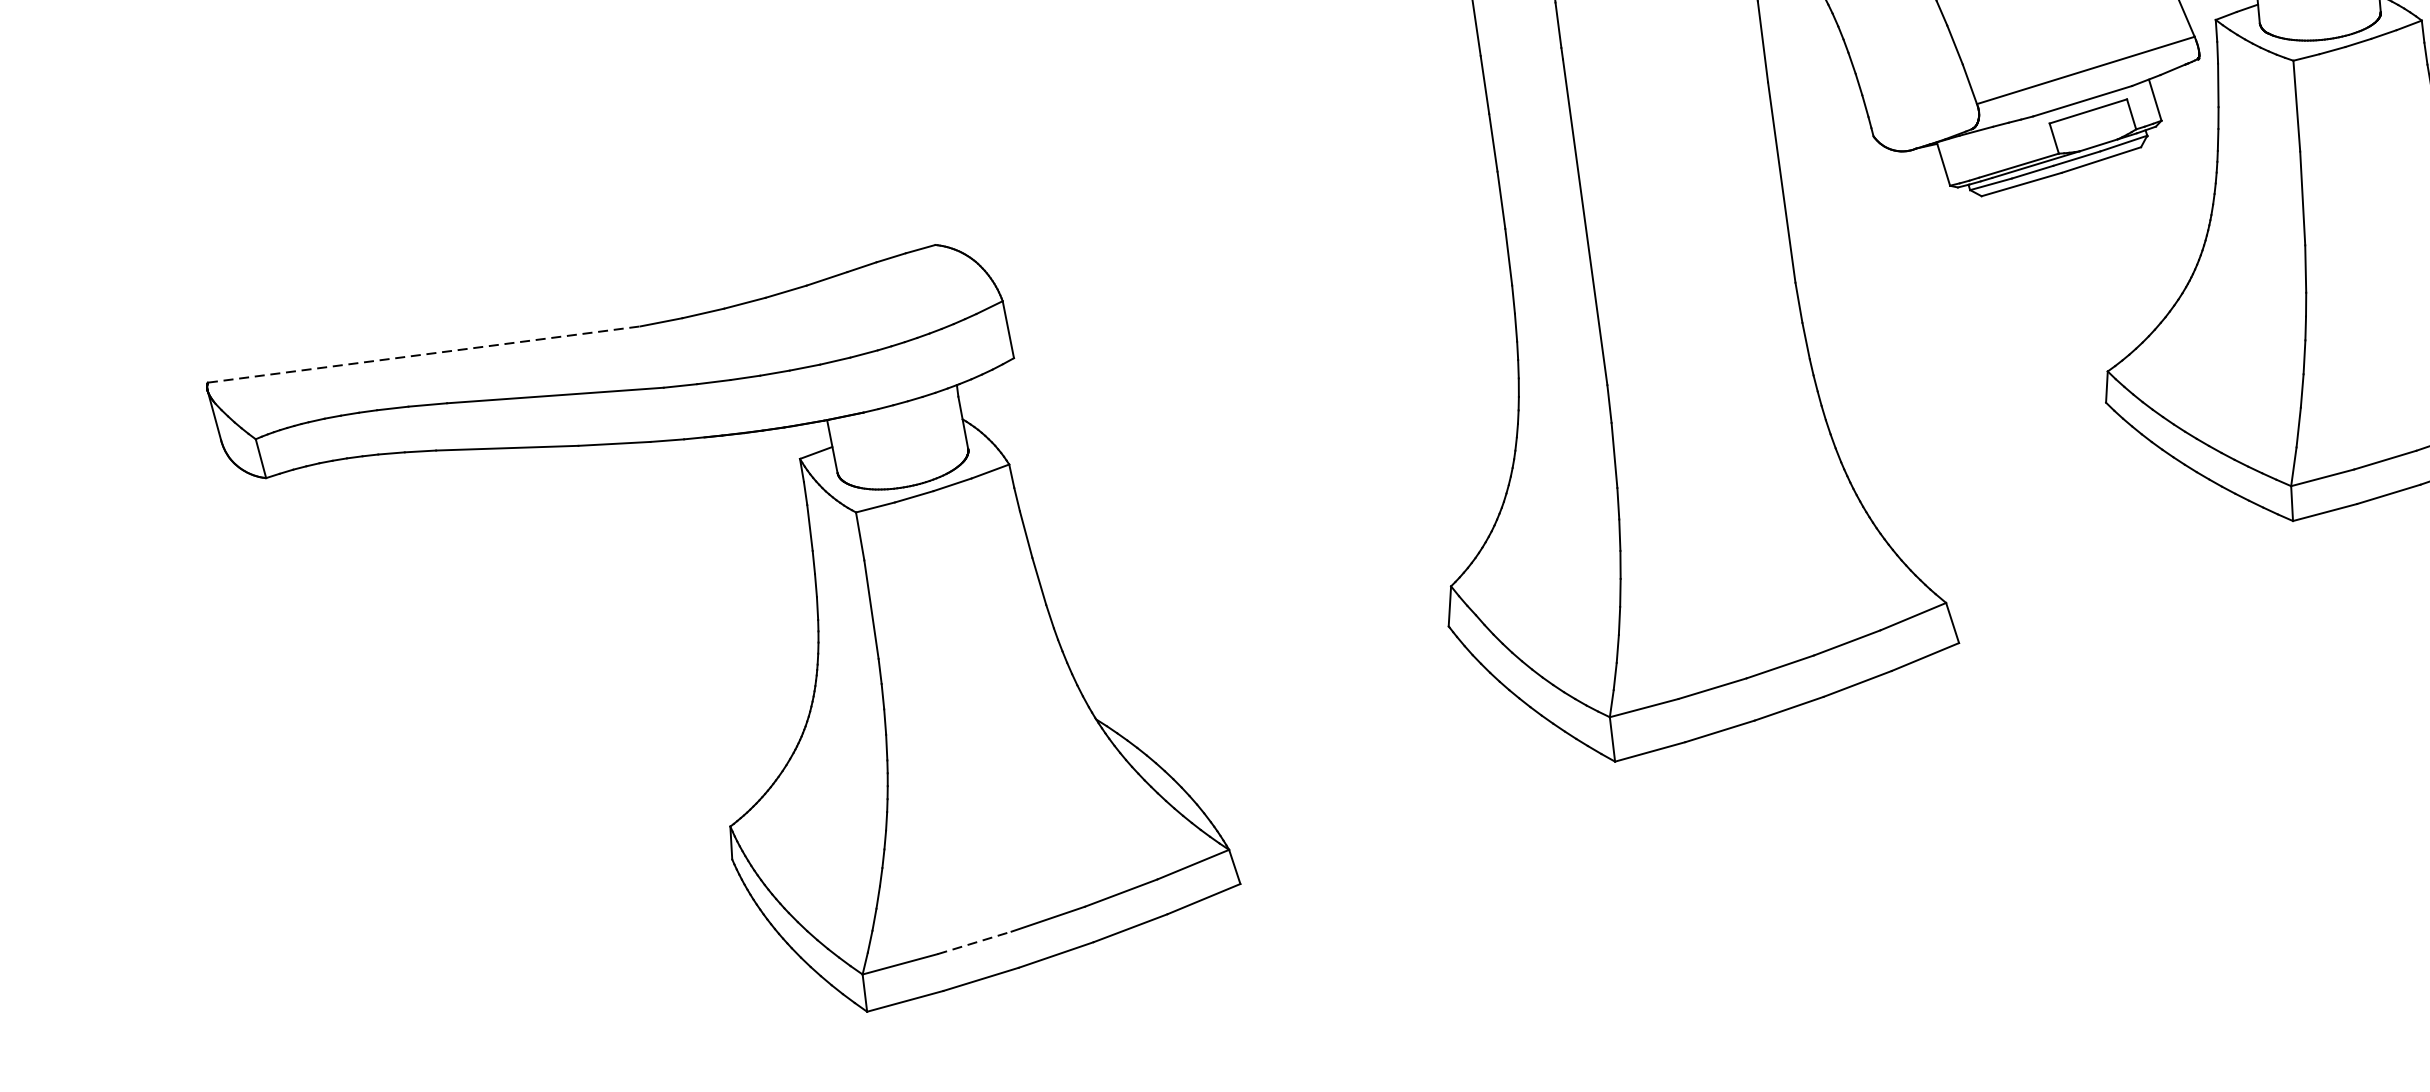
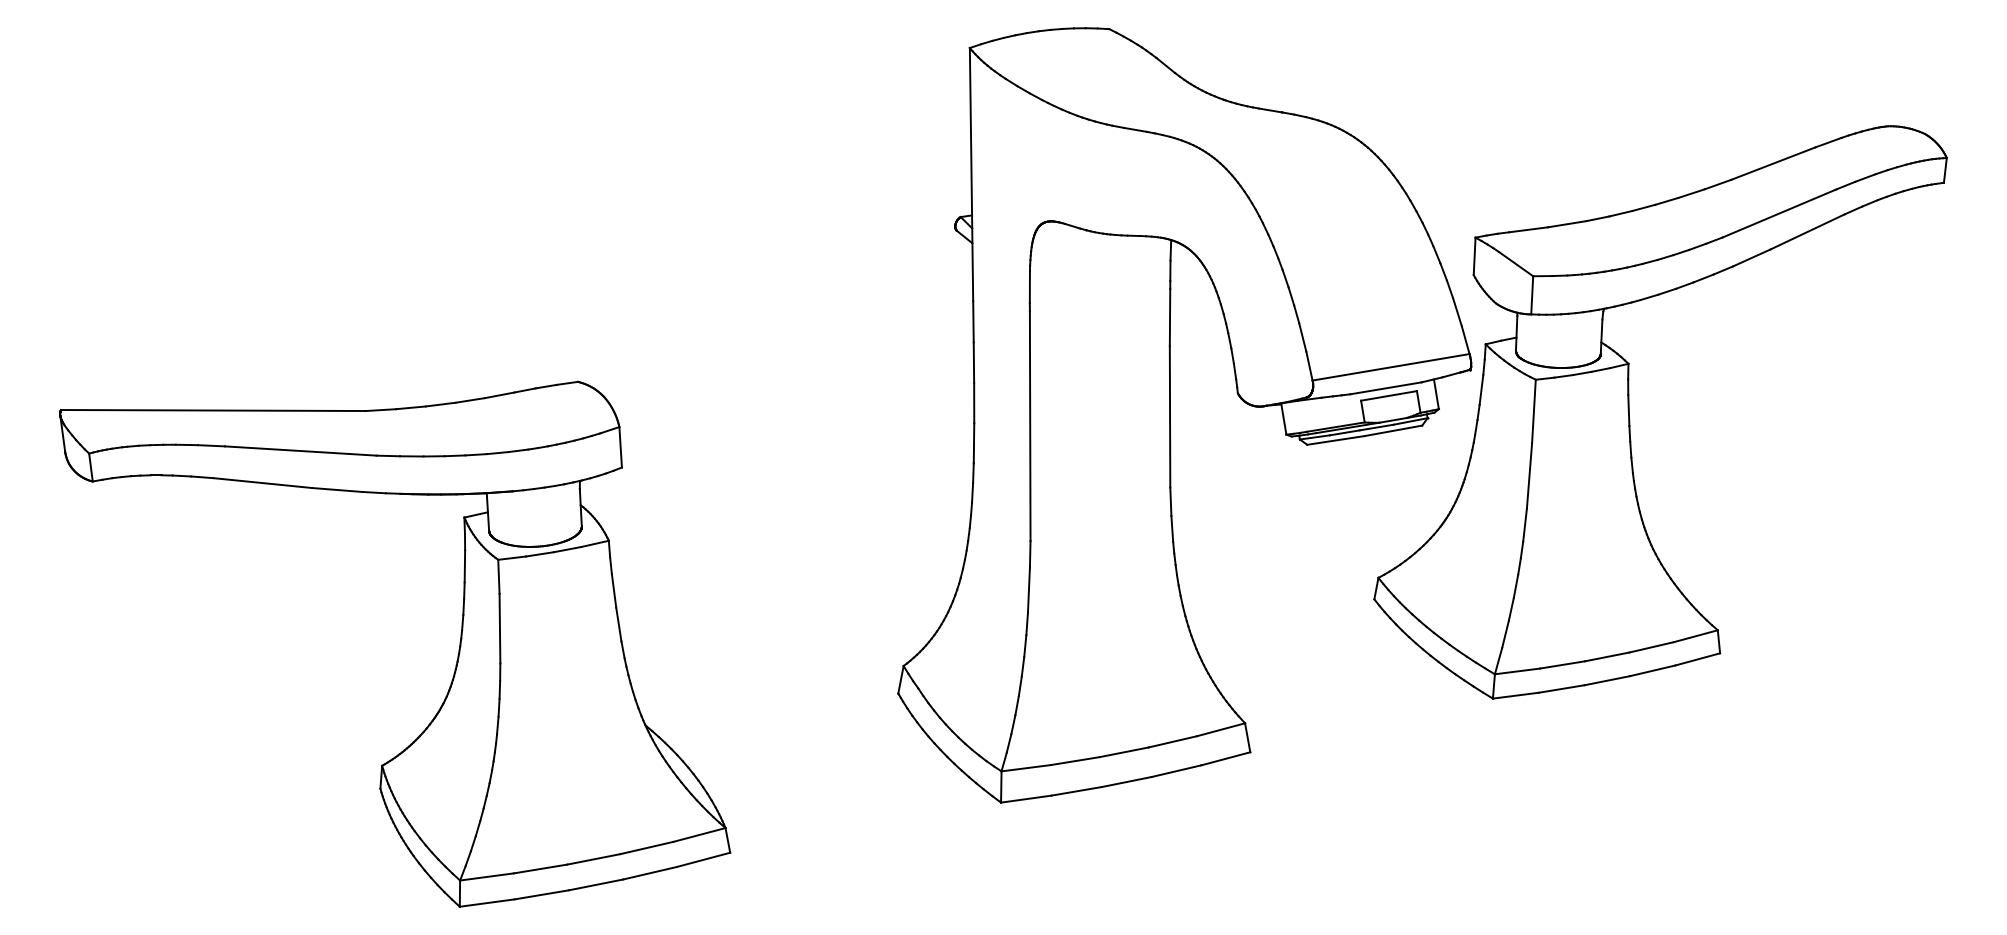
line: (425, 354) -> (214, 410), dashed -> solid
line: (975, 942) -> (541, 868), dashed -> solid

